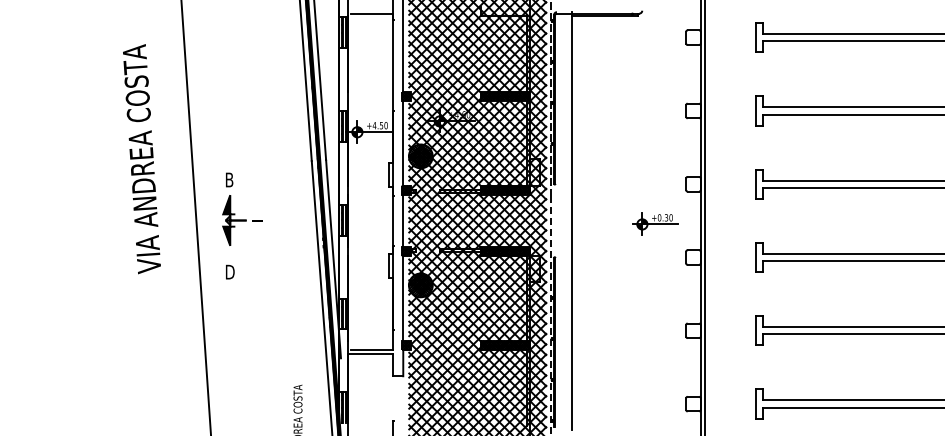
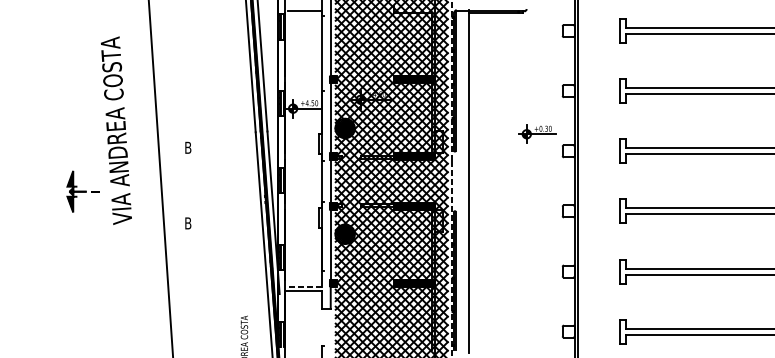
part: (242, 220) -> (83, 191), moved
part: (655, 223) -> (537, 133), moved
text: (230, 272) -> (189, 223), D -> B
line: (372, 349) -> (305, 286), solid -> dashed

